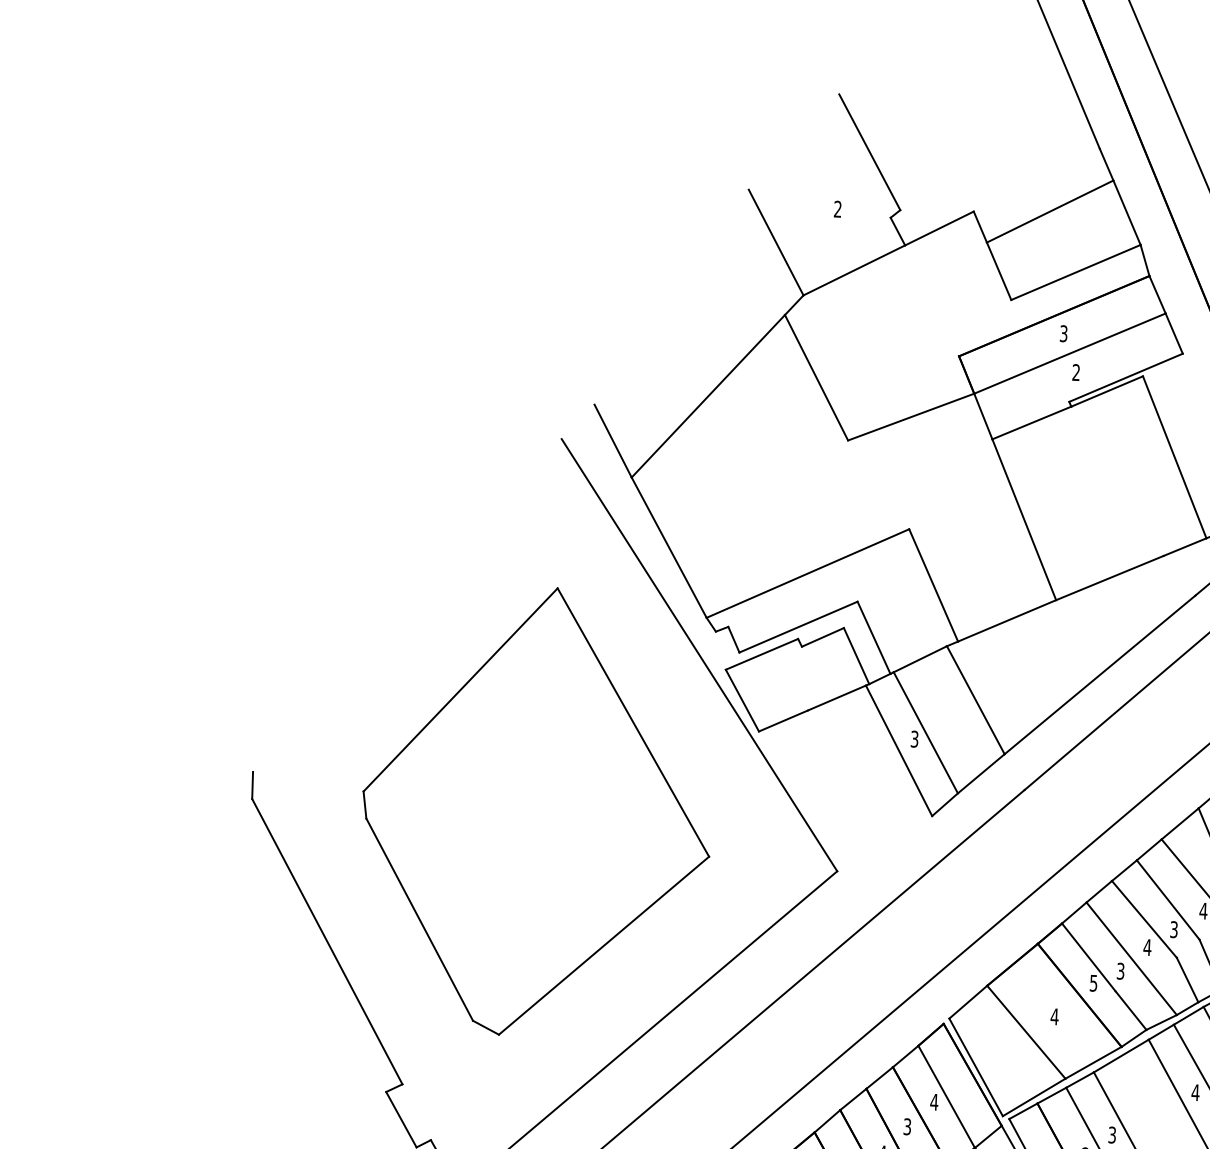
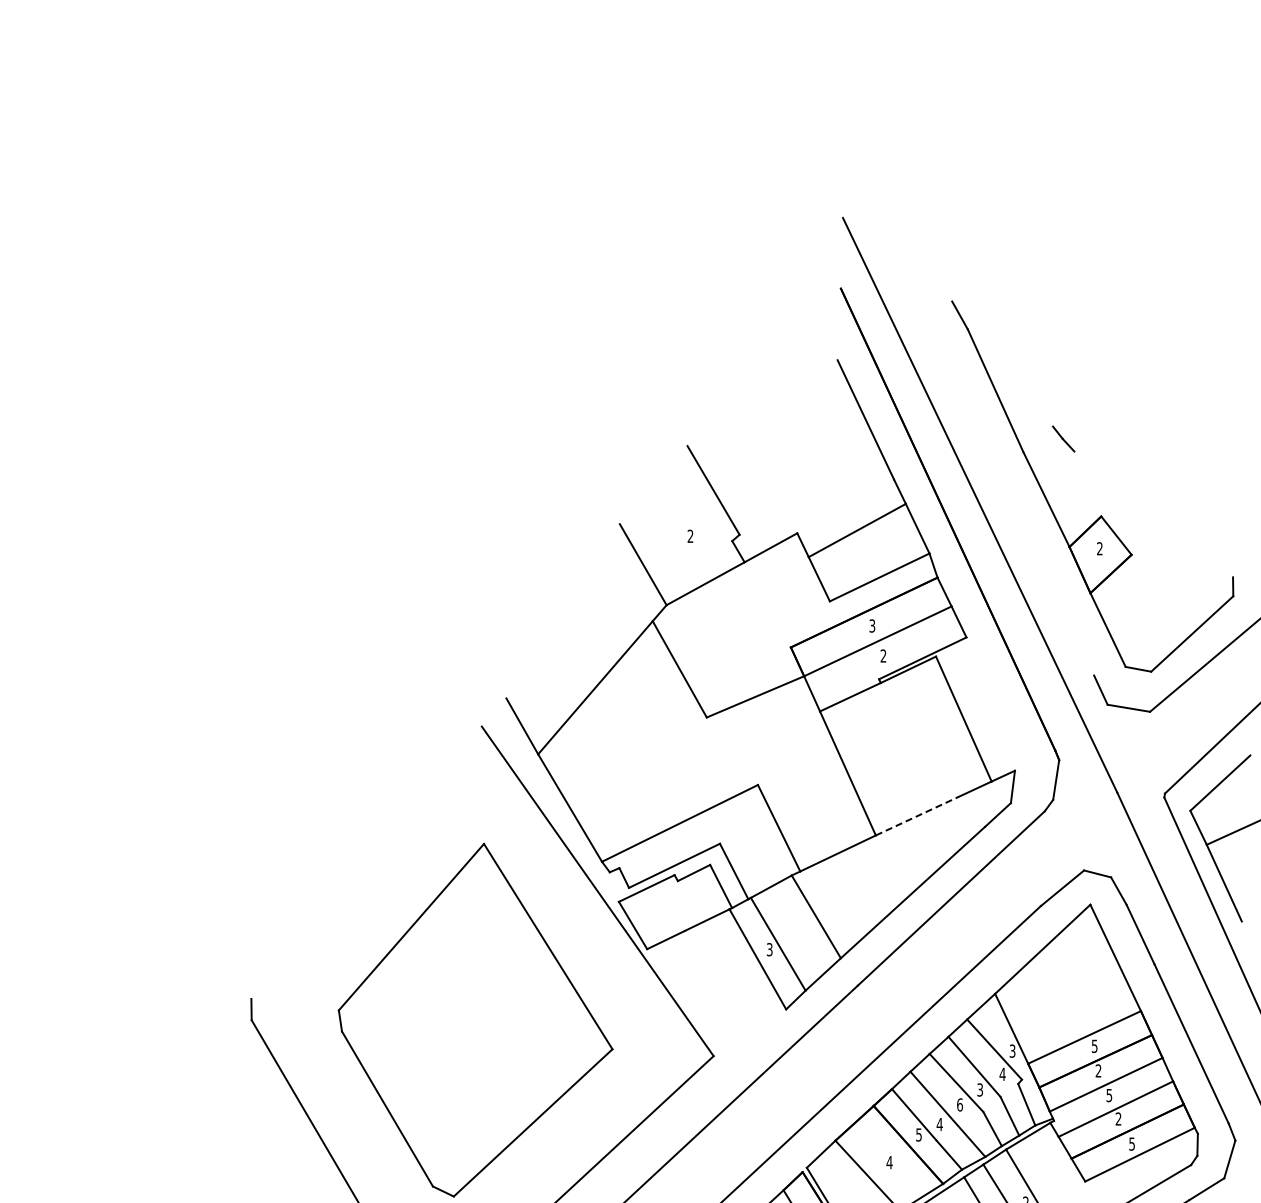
line: (1110, 578) -> (917, 816), solid -> dashed
text: (1146, 946) -> (959, 1104), 4 -> 6
text: (1120, 971) -> (939, 1124), 3 -> 4

